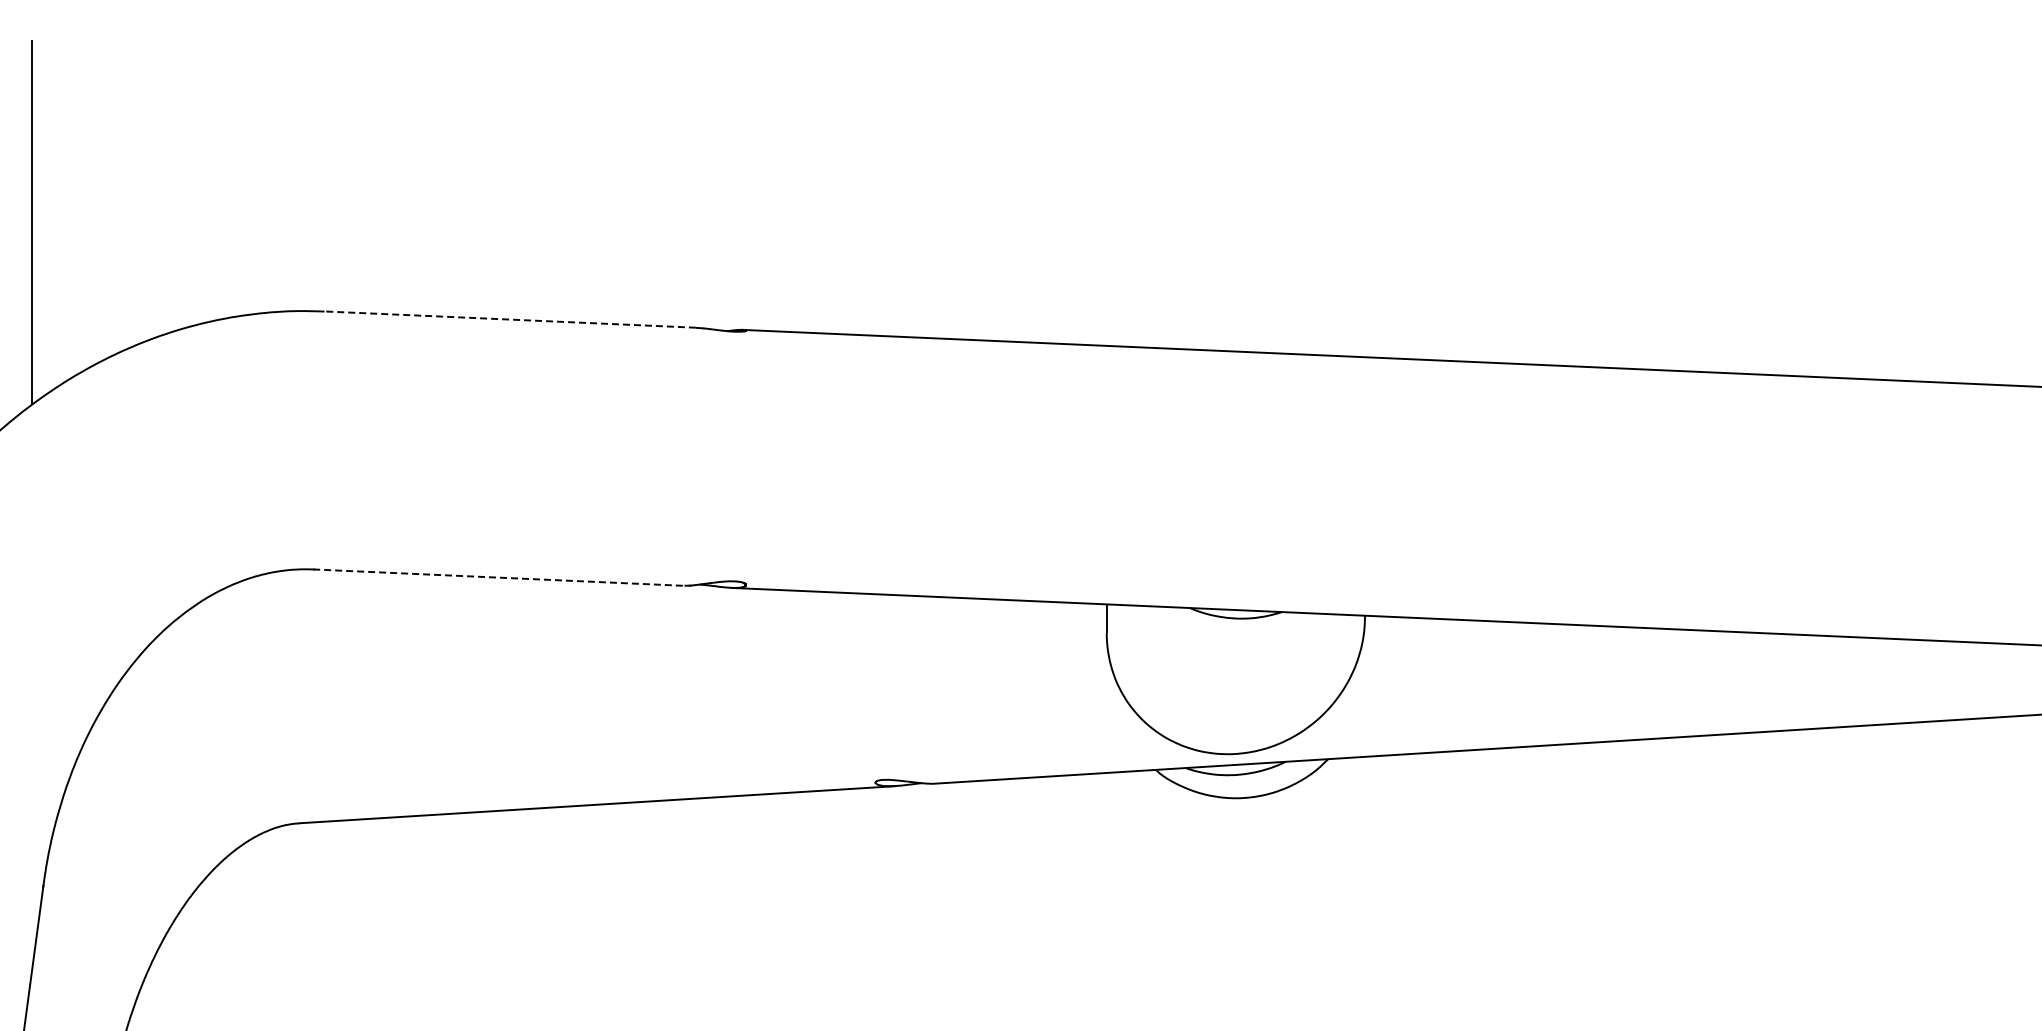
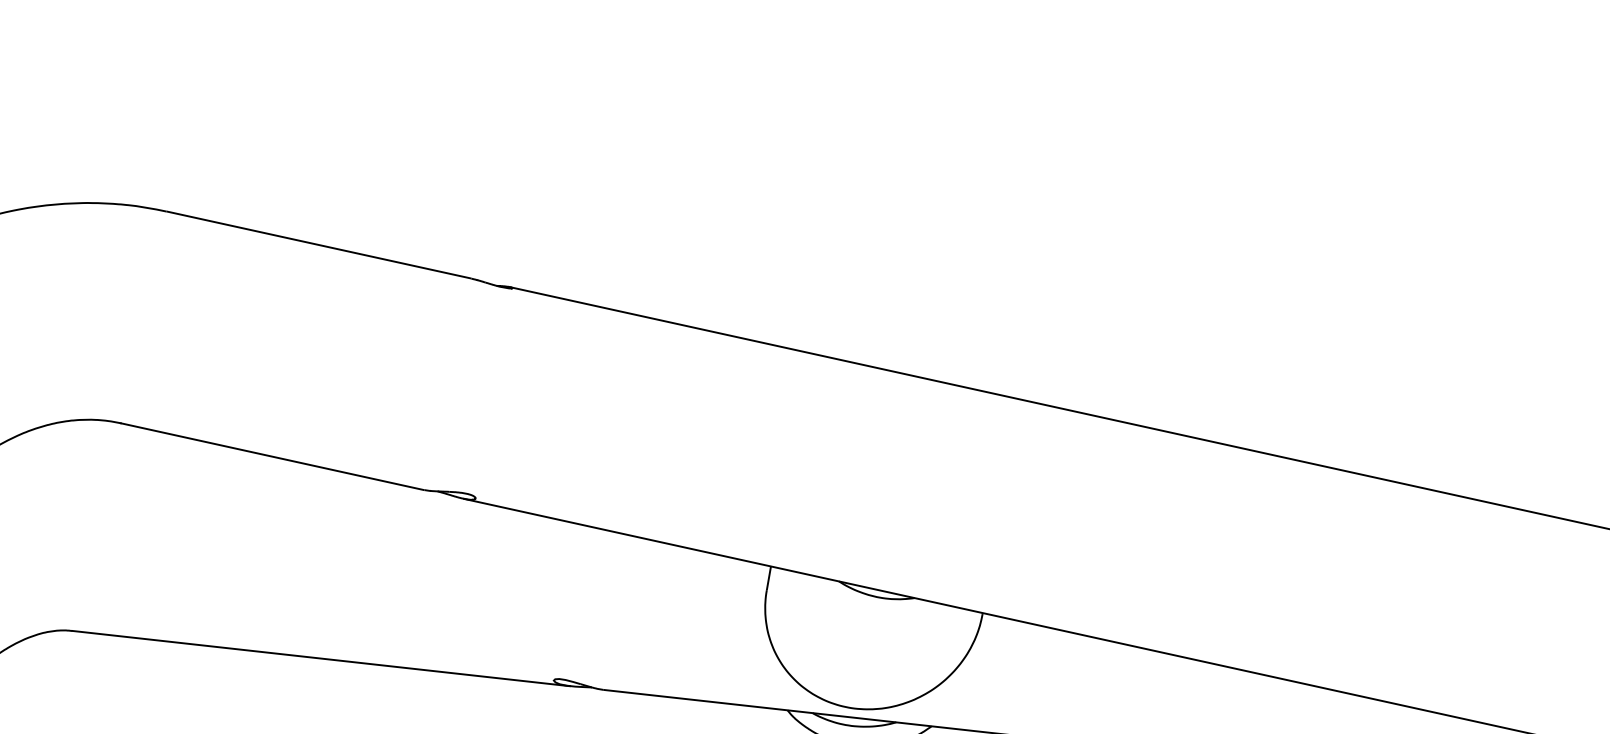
line: (510, 319) -> (319, 244), dashed -> solid
line: (498, 577) -> (272, 456), dashed -> solid

